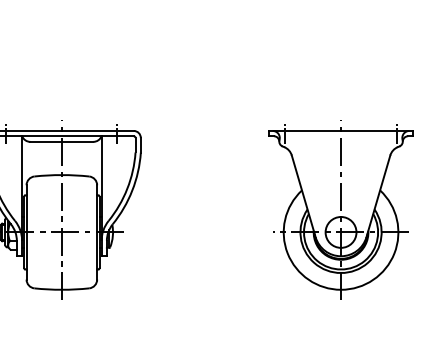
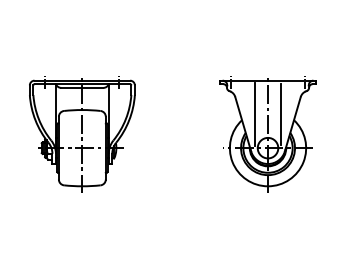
line: (322, 181) -> (255, 114), added
line: (359, 181) -> (280, 114), added

